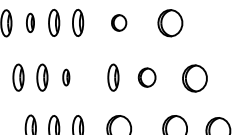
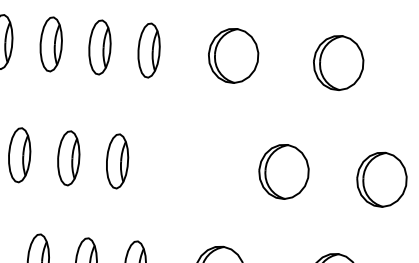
part: (30, 22) -> (51, 43), size x1.43
part: (118, 22) -> (232, 54), size x1.67
part: (66, 77) -> (118, 161), size x1.67
part: (113, 77) -> (214, 167), removed
part: (146, 77) -> (282, 171), size x1.43

